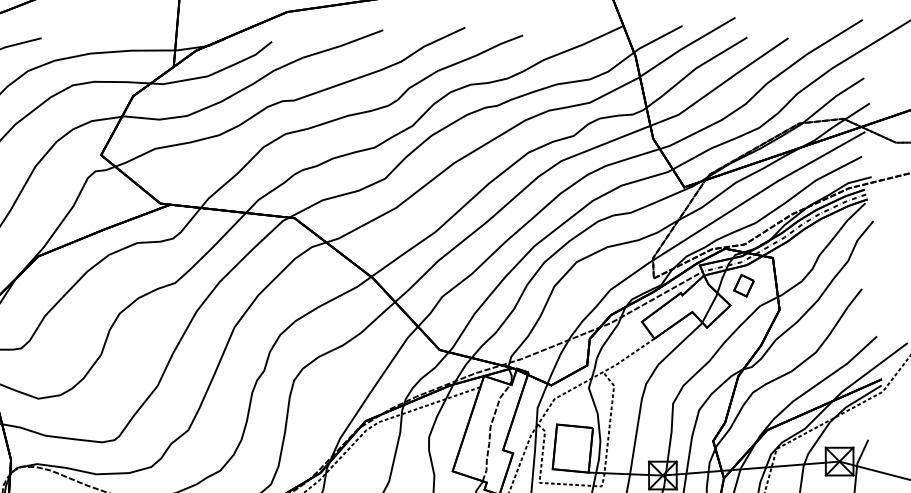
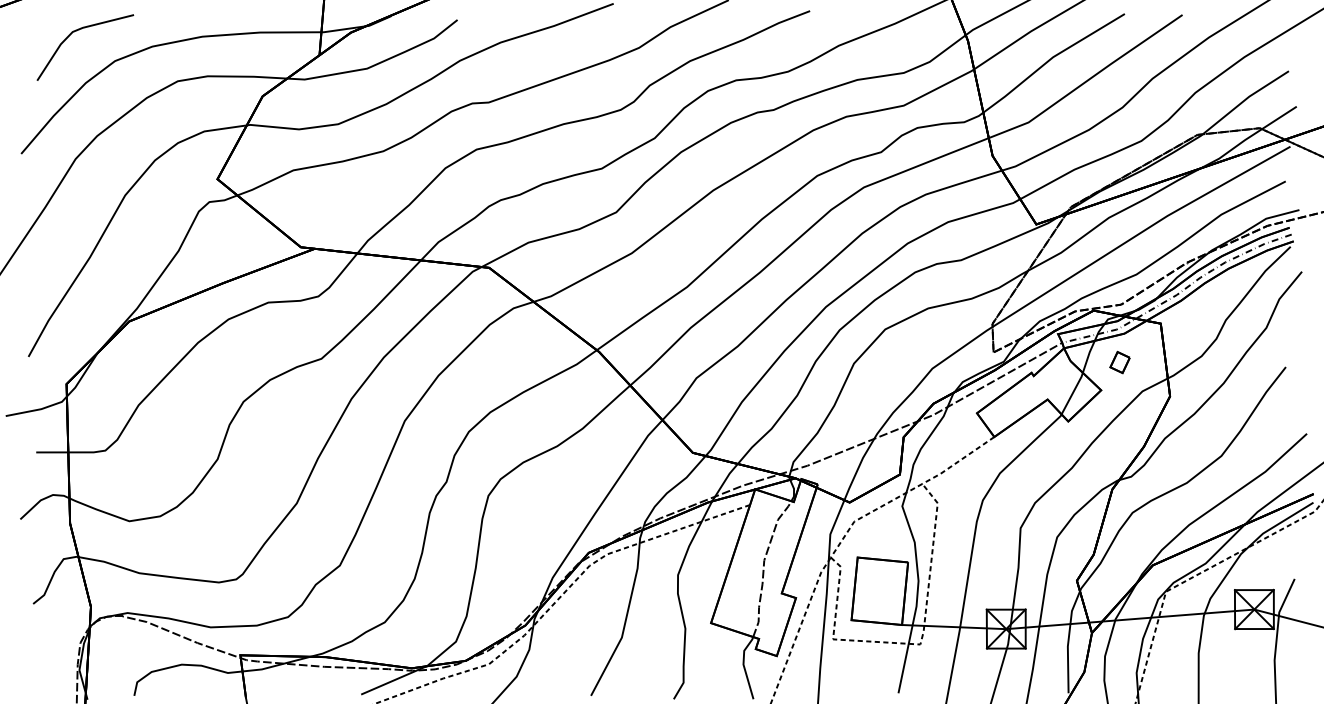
part: (743, 285) -> (1119, 362), size x0.7

